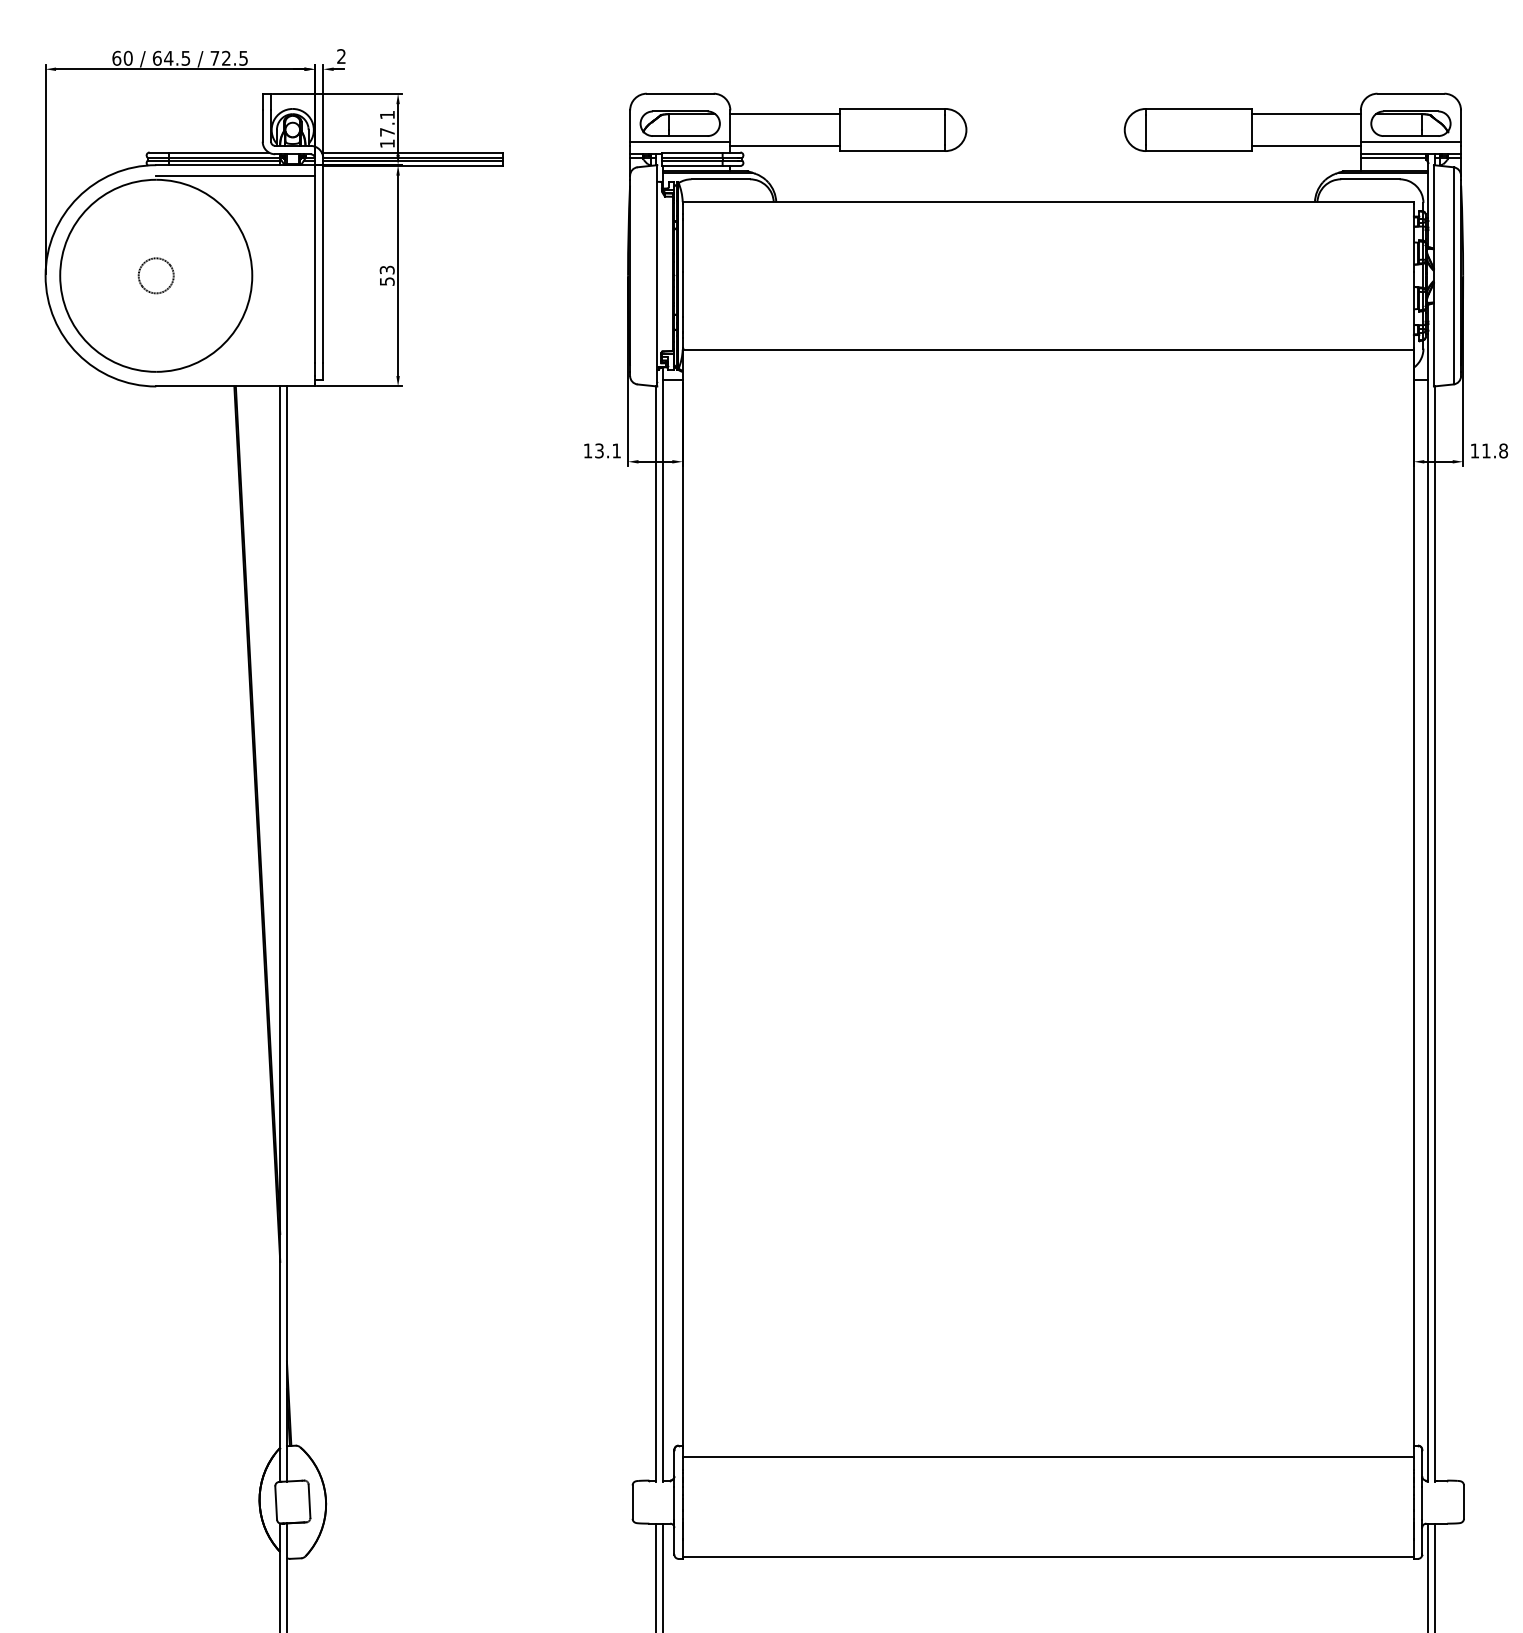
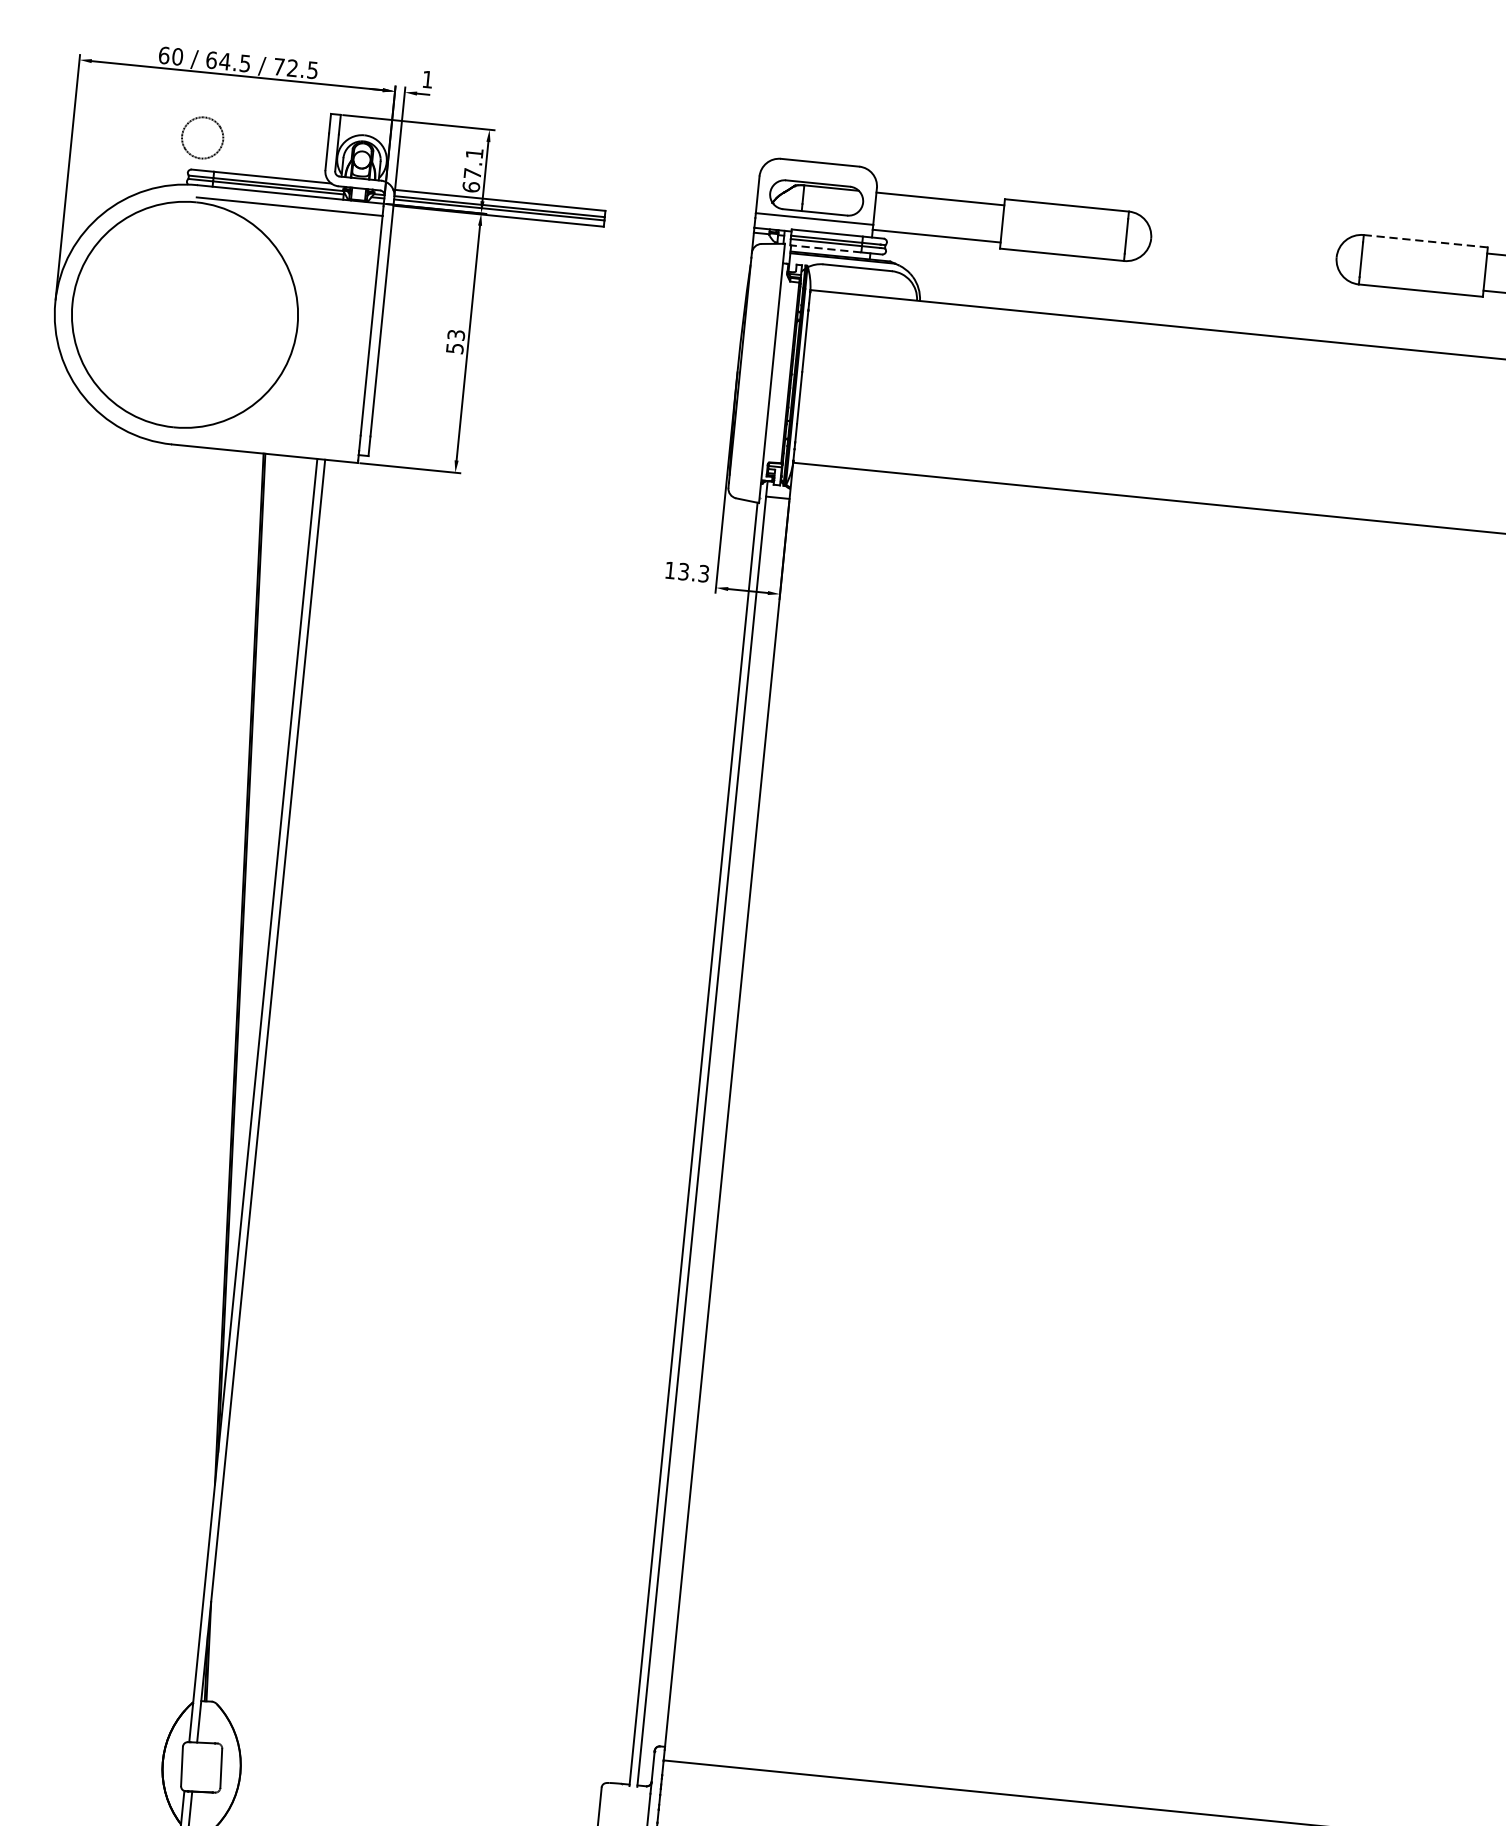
text: (341, 56) -> (427, 79), 2 -> 1
line: (1198, 108) -> (1425, 240), solid -> dashed
text: (386, 143) -> (470, 186), 17.1 -> 67.1
line: (691, 166) -> (824, 249), solid -> dashed
part: (155, 275) -> (201, 137), moved
text: (616, 450) -> (703, 573), 13.1 -> 13.3

